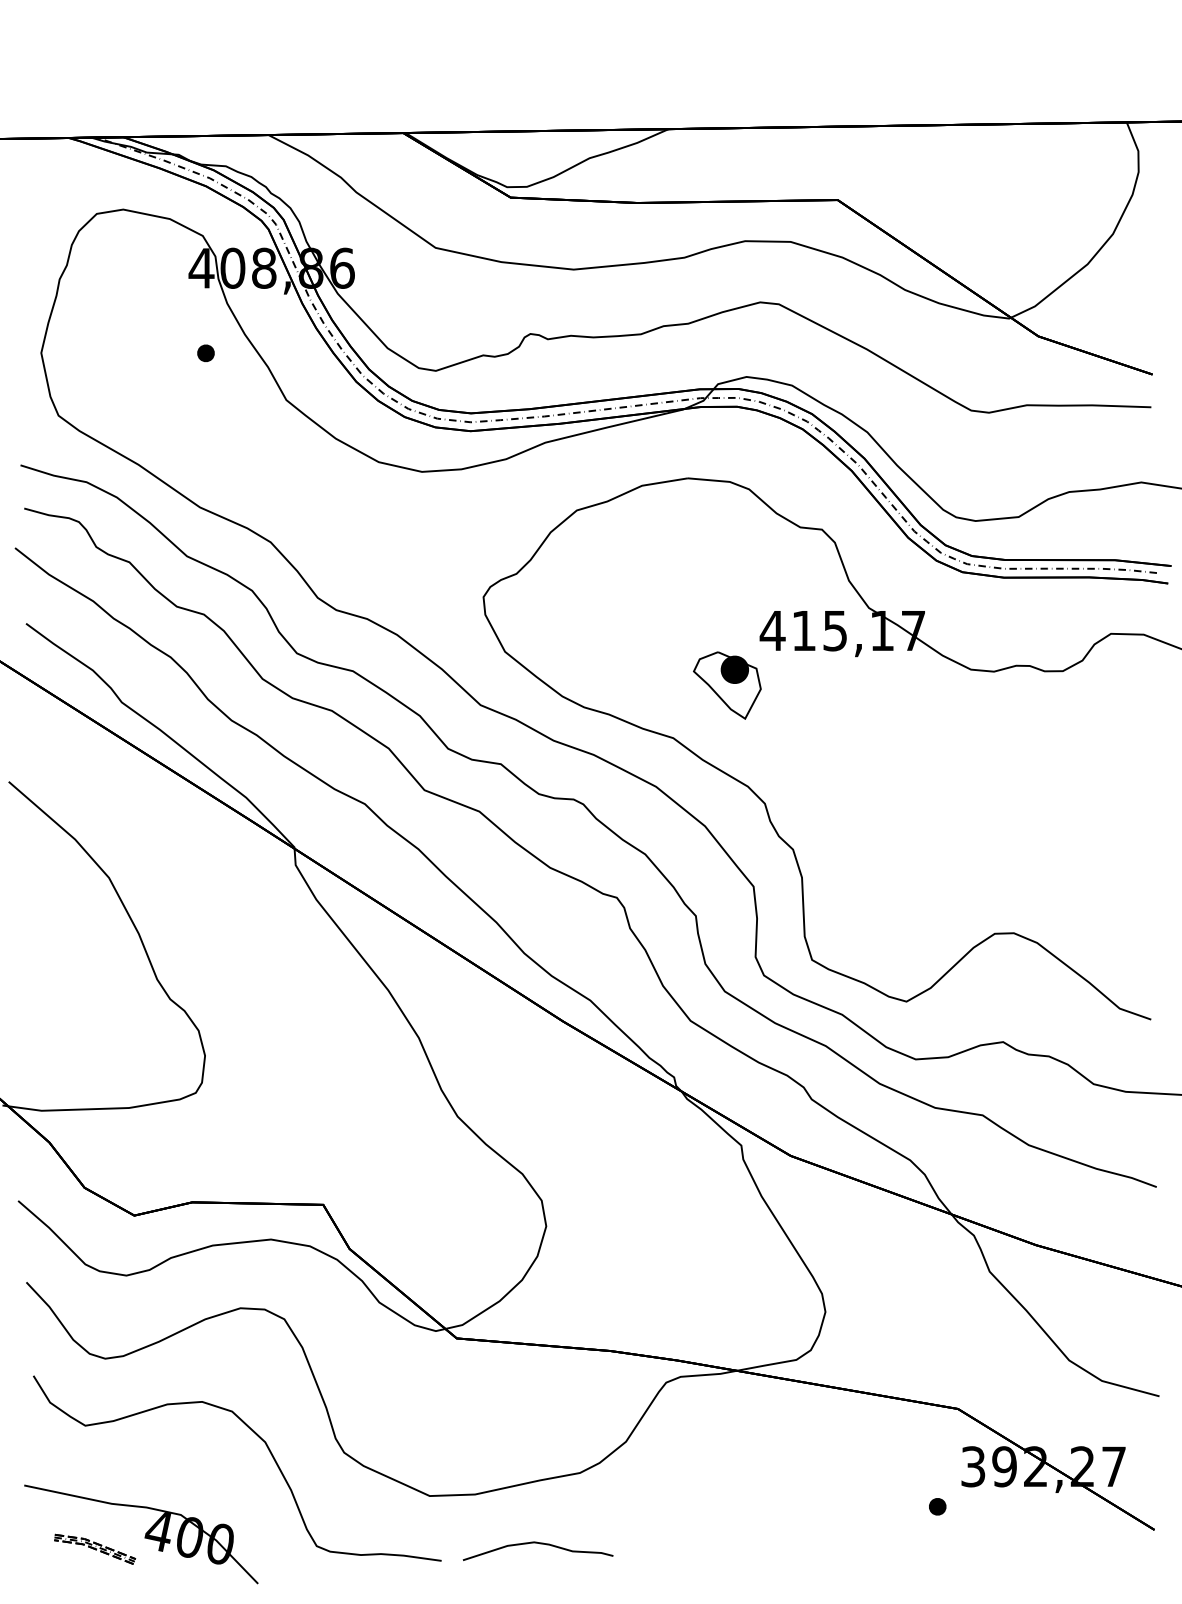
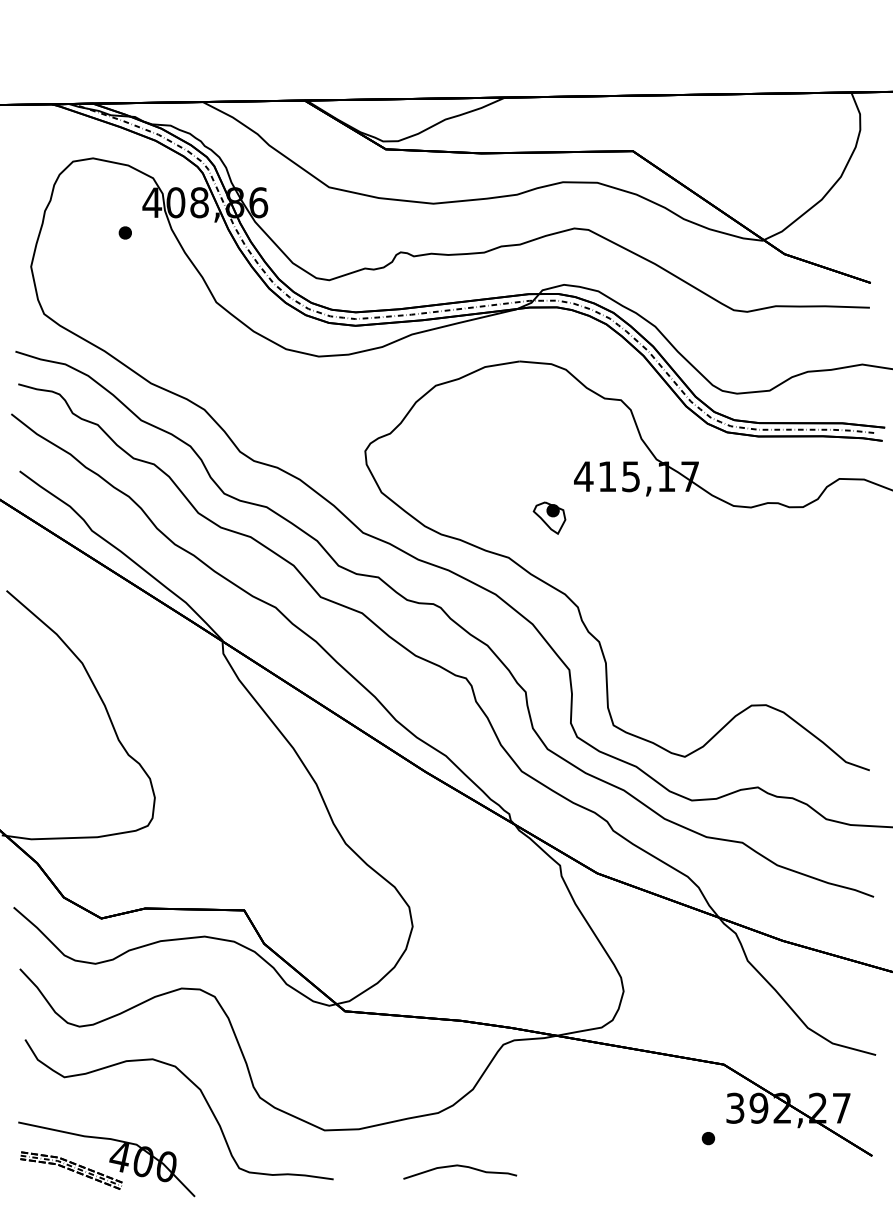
part: (205, 353) -> (124, 233), moved
part: (727, 685) -> (549, 517), size x0.62
curve: (540, 1544) -> (461, 1167), moved
part: (94, 1549) -> (71, 1170), size x1.67

